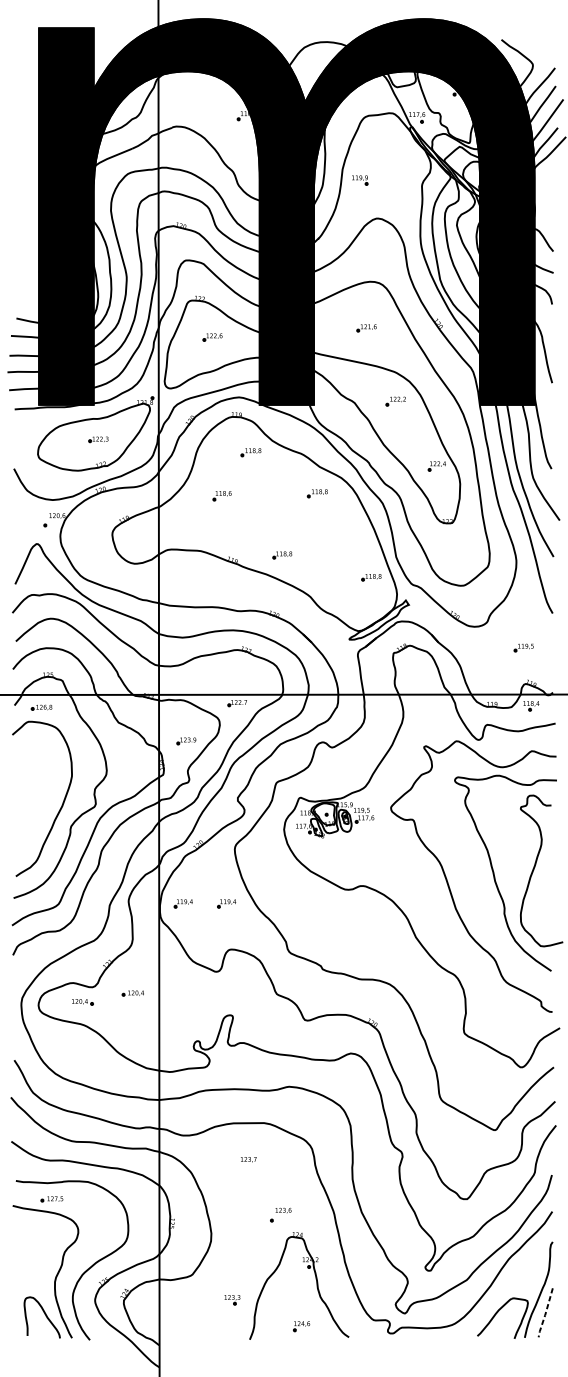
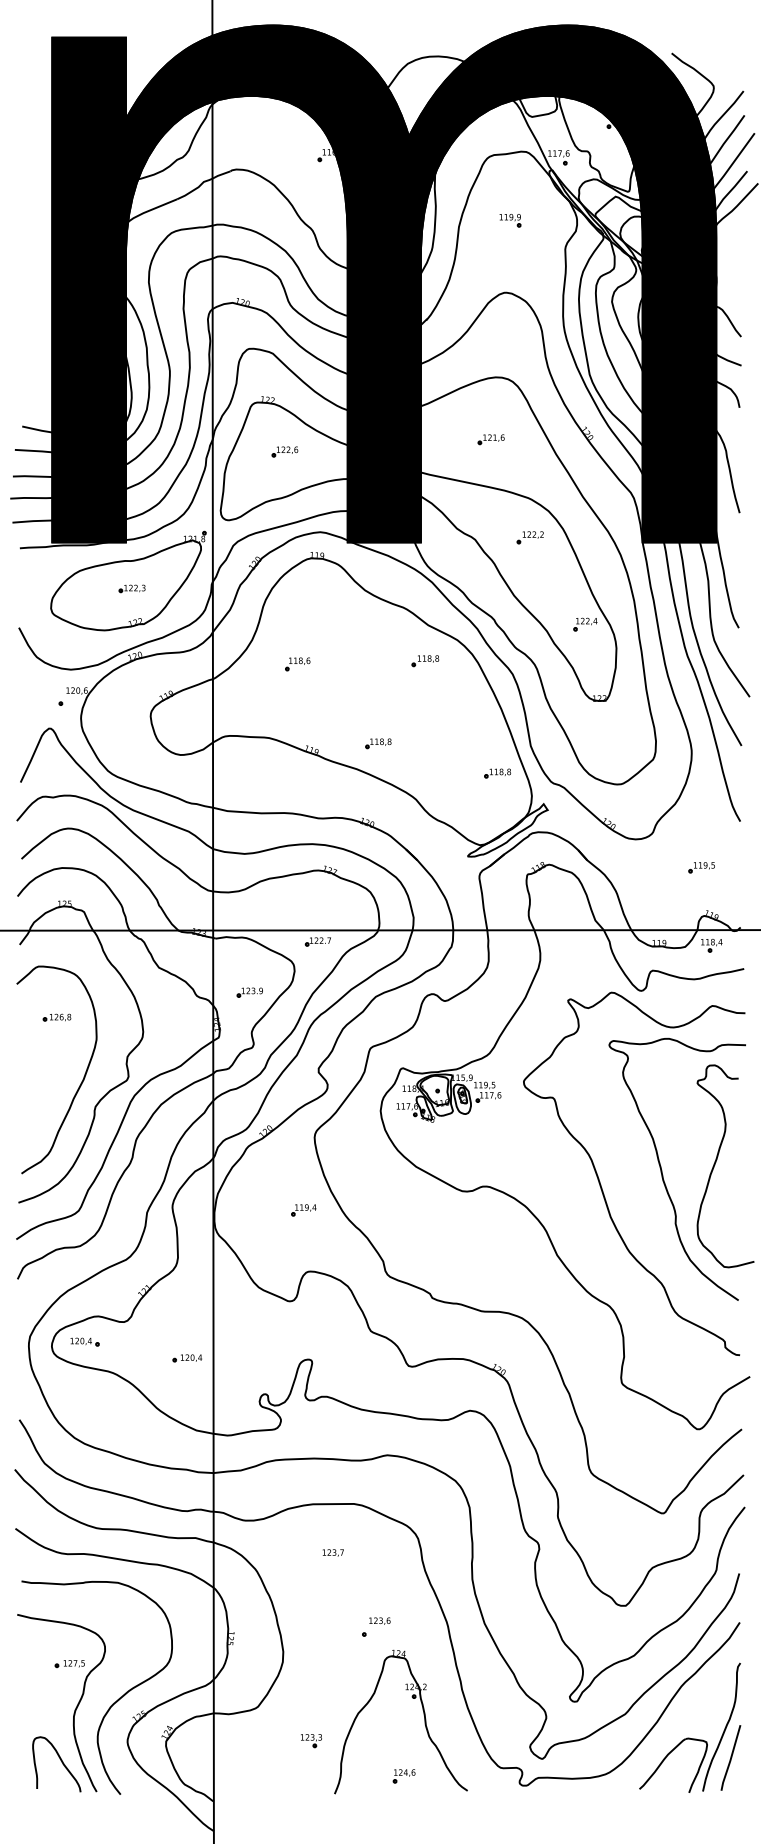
part: (360, 180) -> (510, 220), moved
part: (251, 452) -> (336, 606), removed
part: (41, 707) -> (56, 1017), moved
part: (183, 903) -> (245, 1210), removed
part: (133, 993) -> (187, 1358), moved
part: (82, 1001) -> (84, 1341), moved
part: (51, 1198) -> (69, 1663), moved
line: (545, 1313) -> (730, 1759), dashed -> solid

